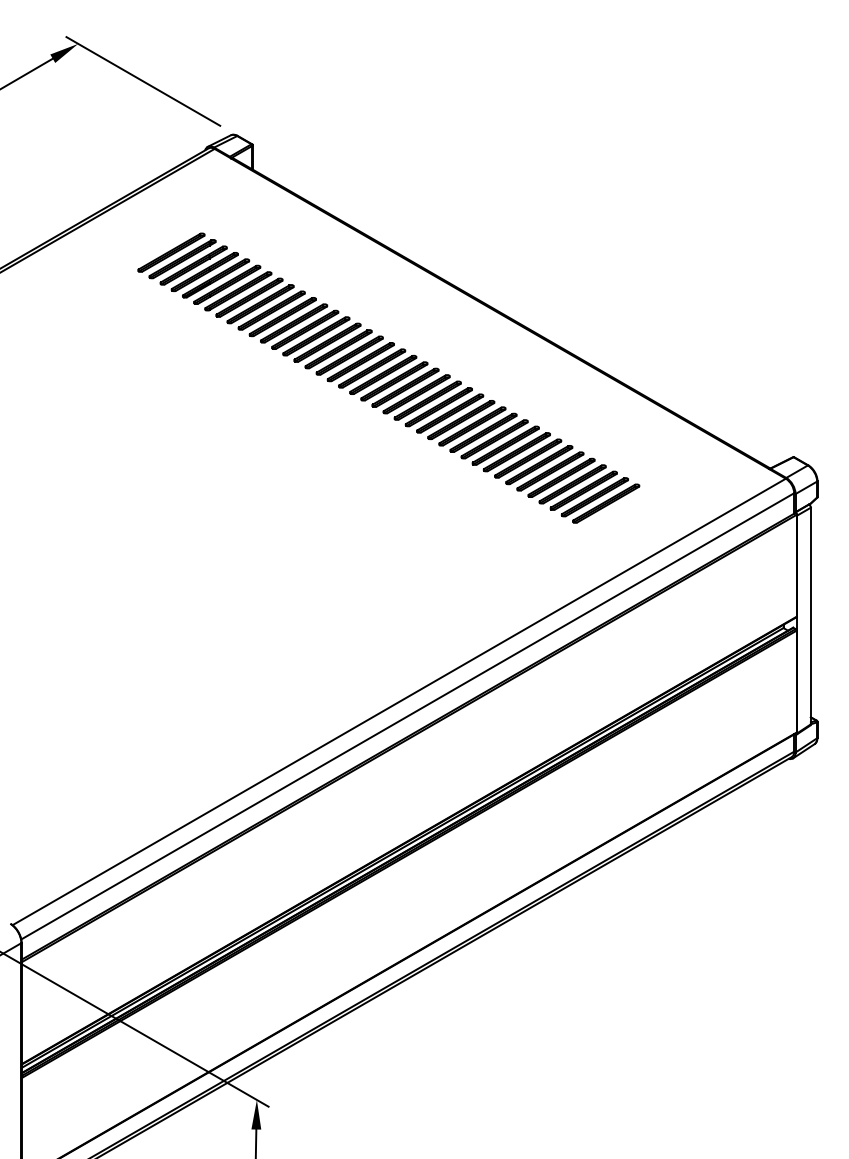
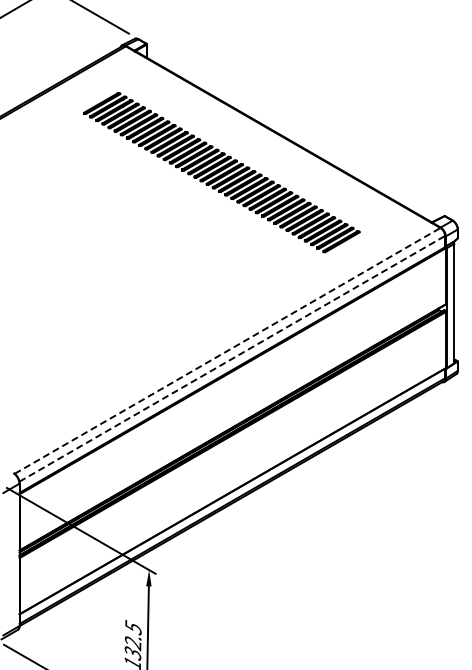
line: (399, 701) -> (227, 350), solid -> dashed
line: (408, 715) -> (232, 358), solid -> dashed

